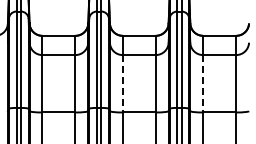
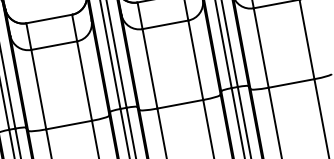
line: (122, 83) -> (149, 68), dashed -> solid
line: (203, 83) -> (261, 47), dashed -> solid

